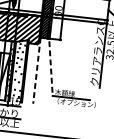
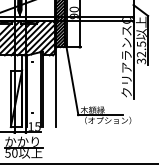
line: (50, 64) -> (71, 77), dashed -> solid
line: (37, 71) -> (56, 87), dashed -> solid

